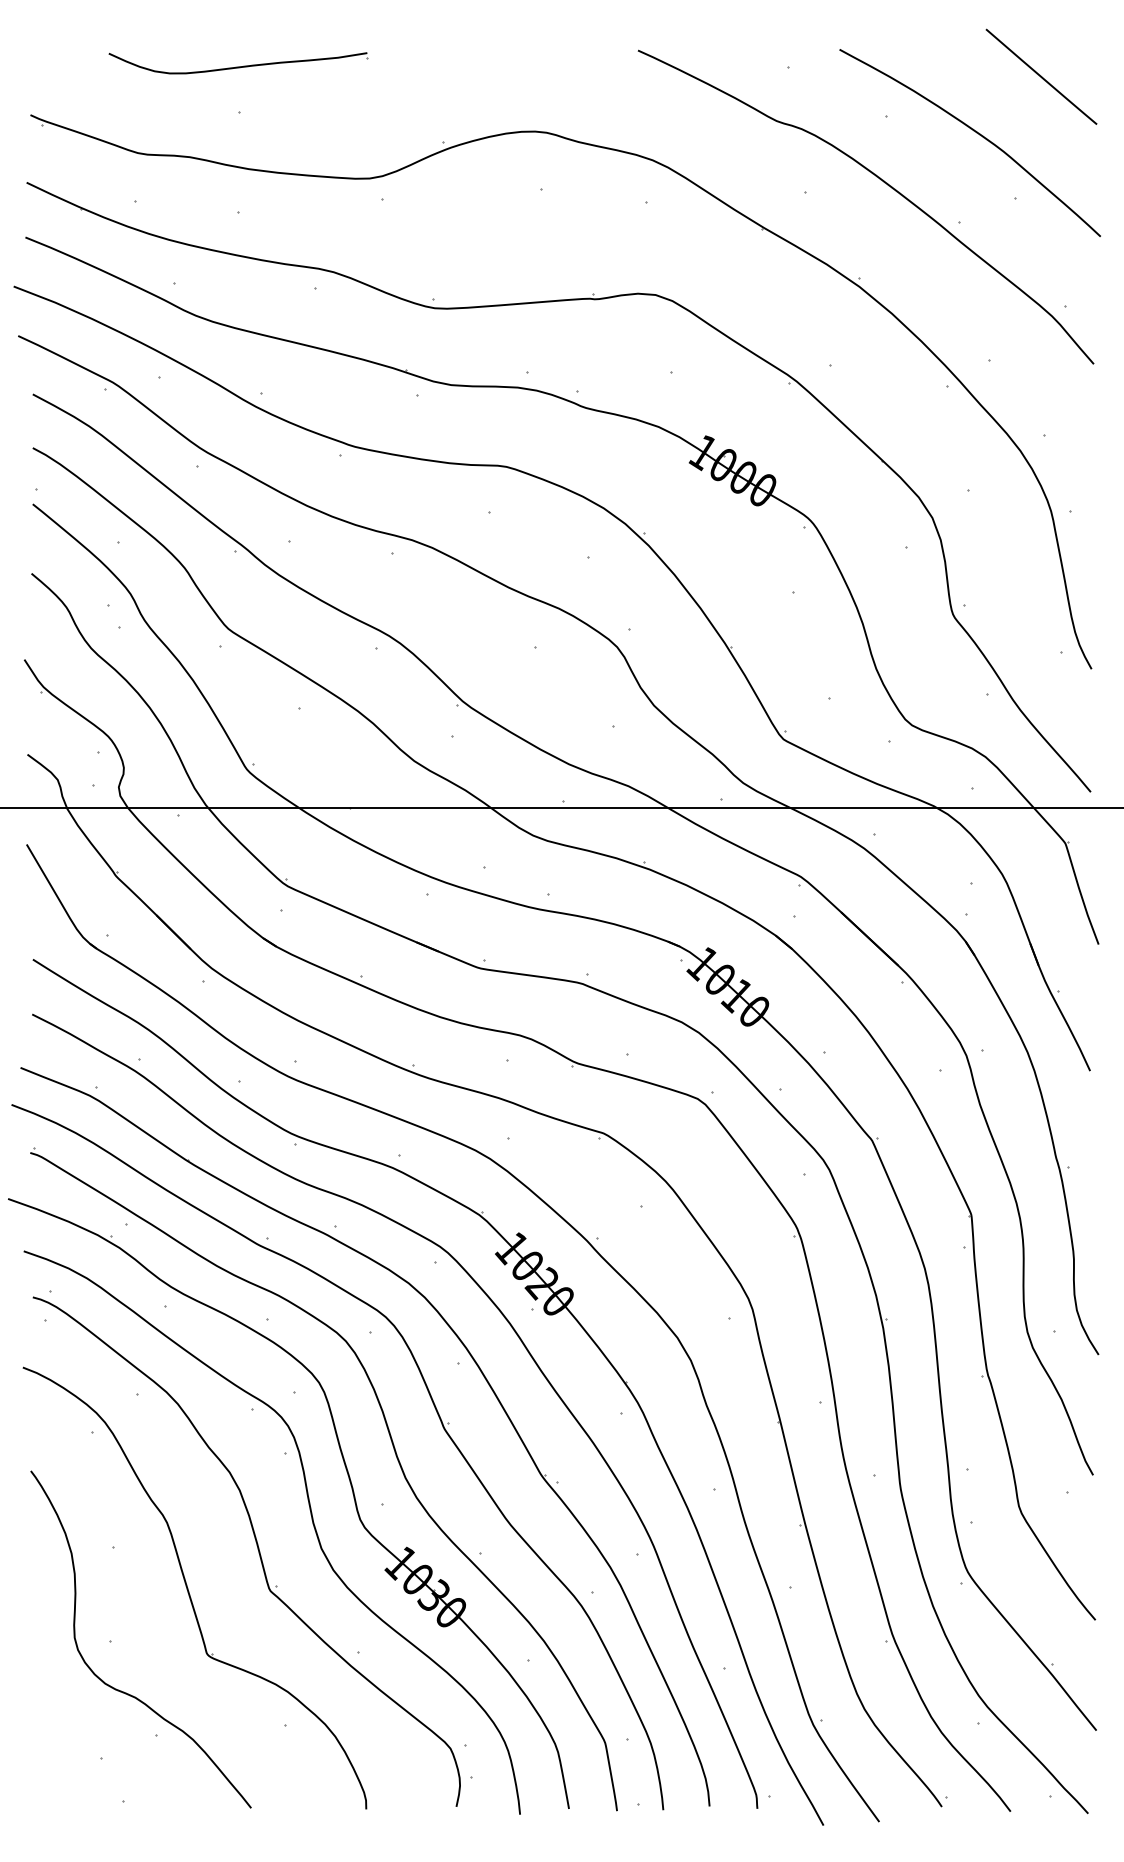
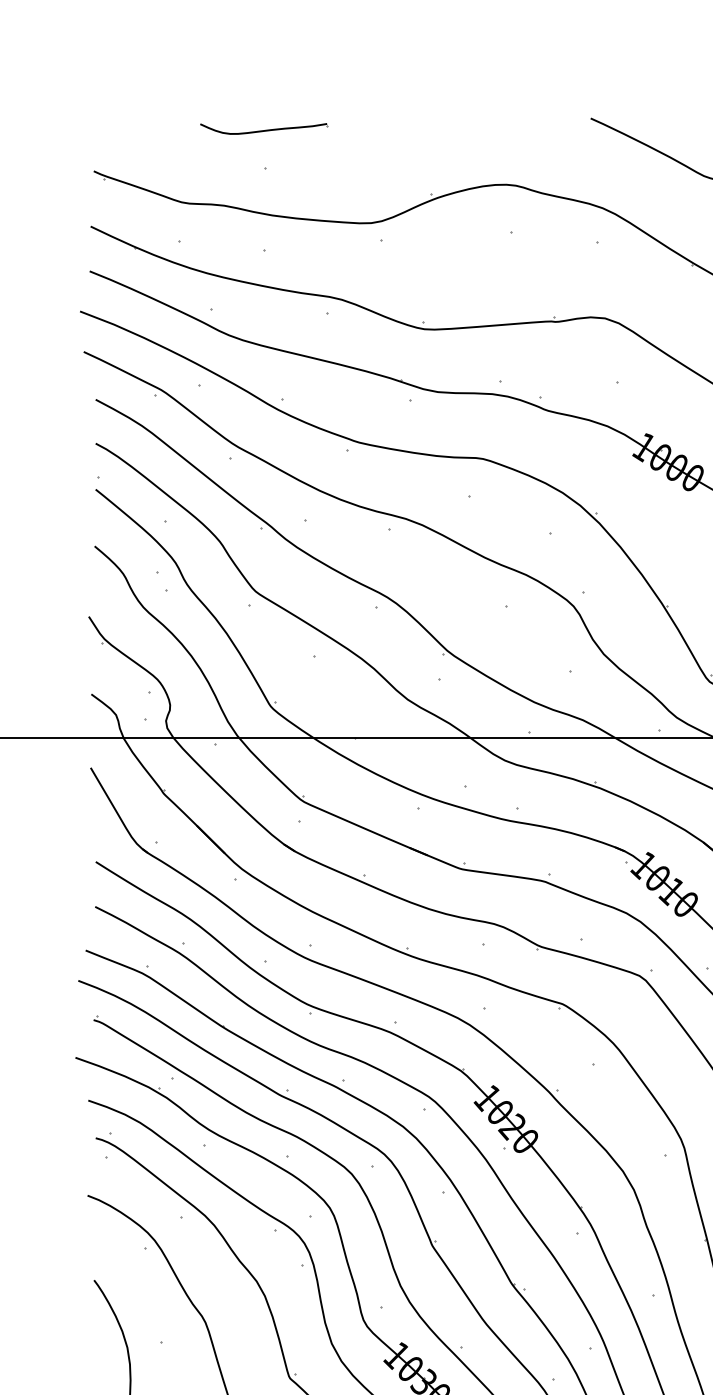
part: (238, 63) -> (263, 129), size x0.6

